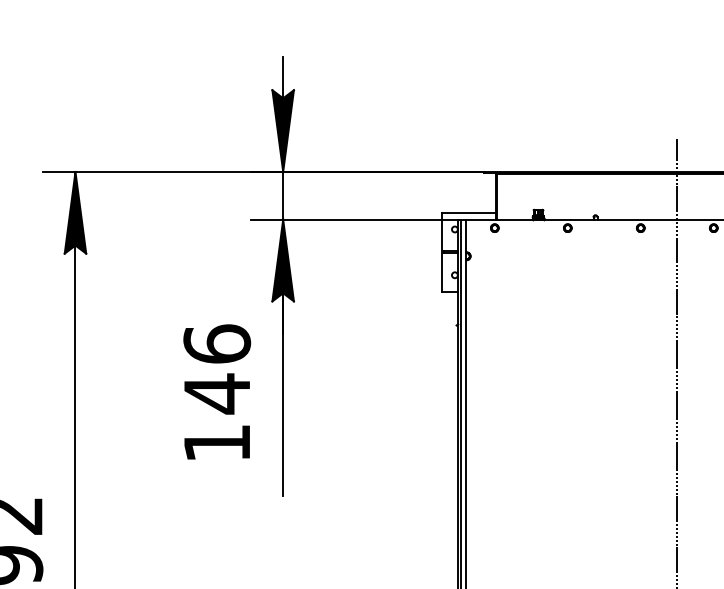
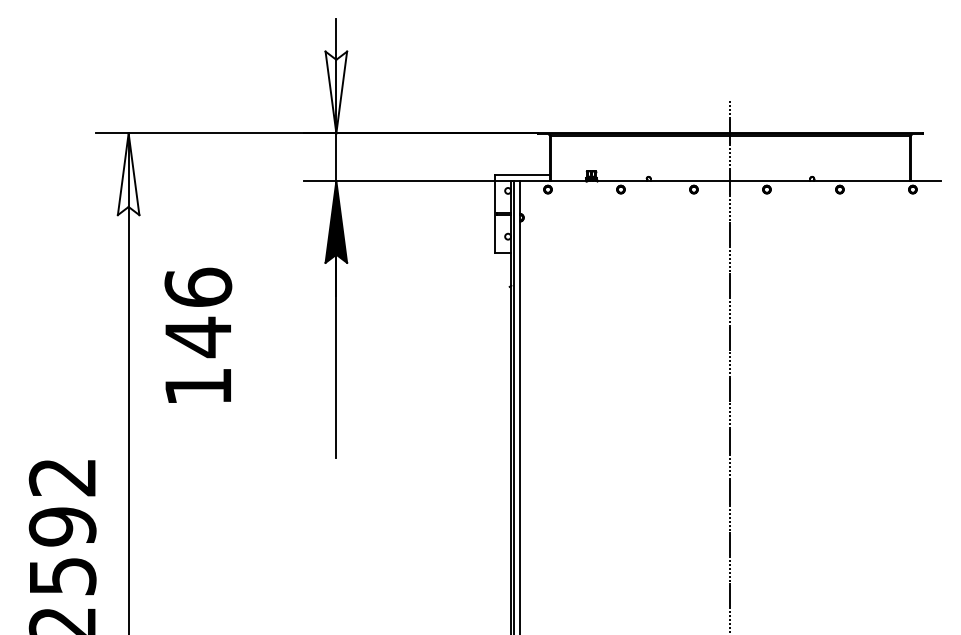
fill: (283, 131) -> (336, 92), removed
fill: (75, 213) -> (128, 174), removed
text: (217, 391) -> (198, 334), moved

